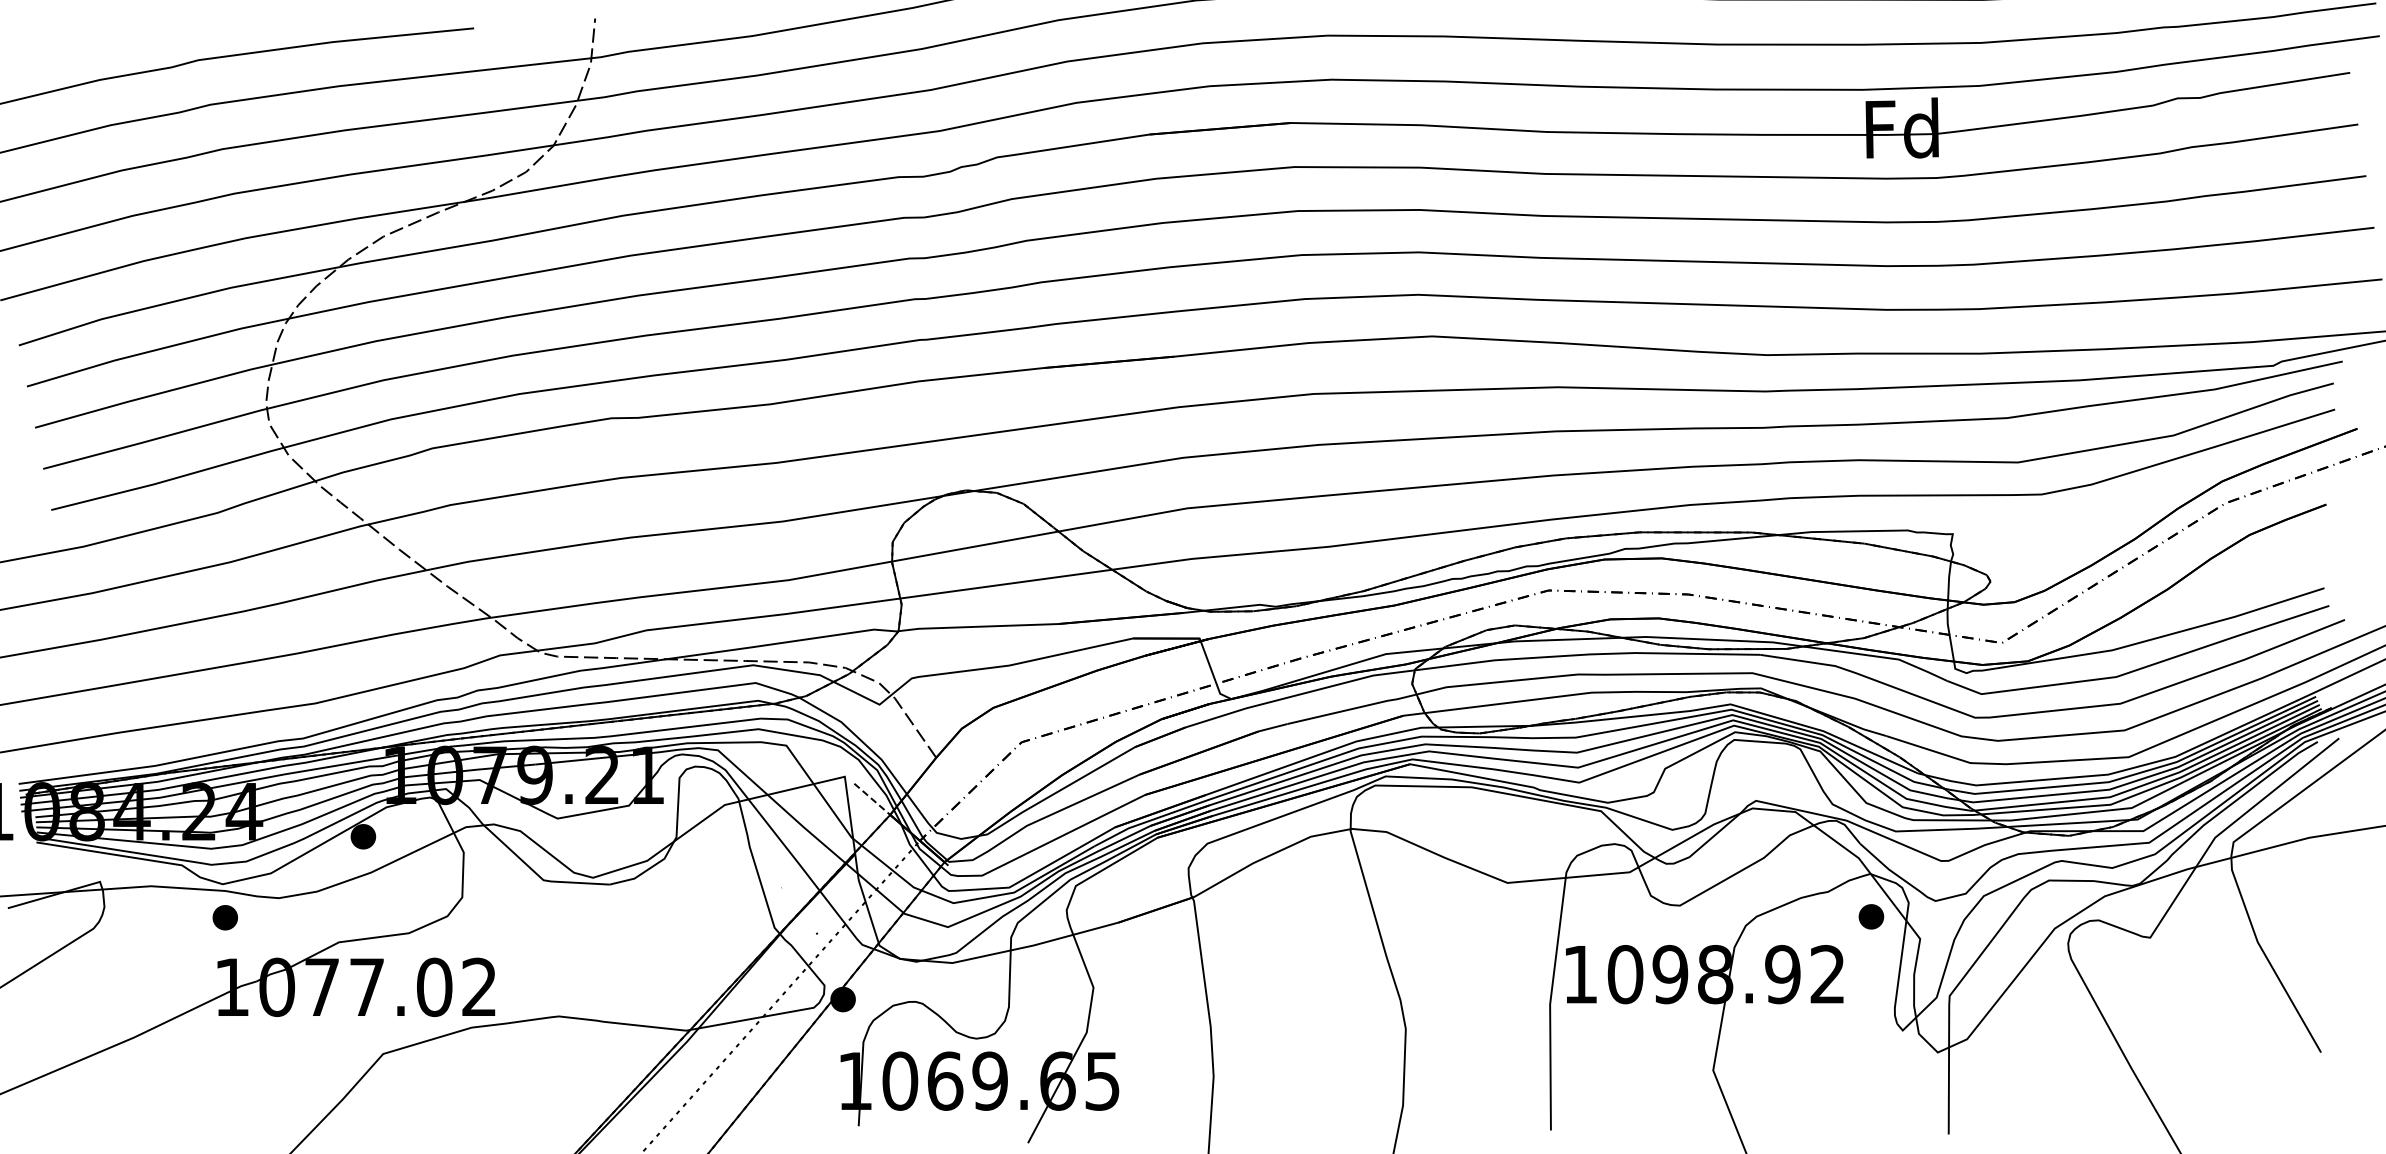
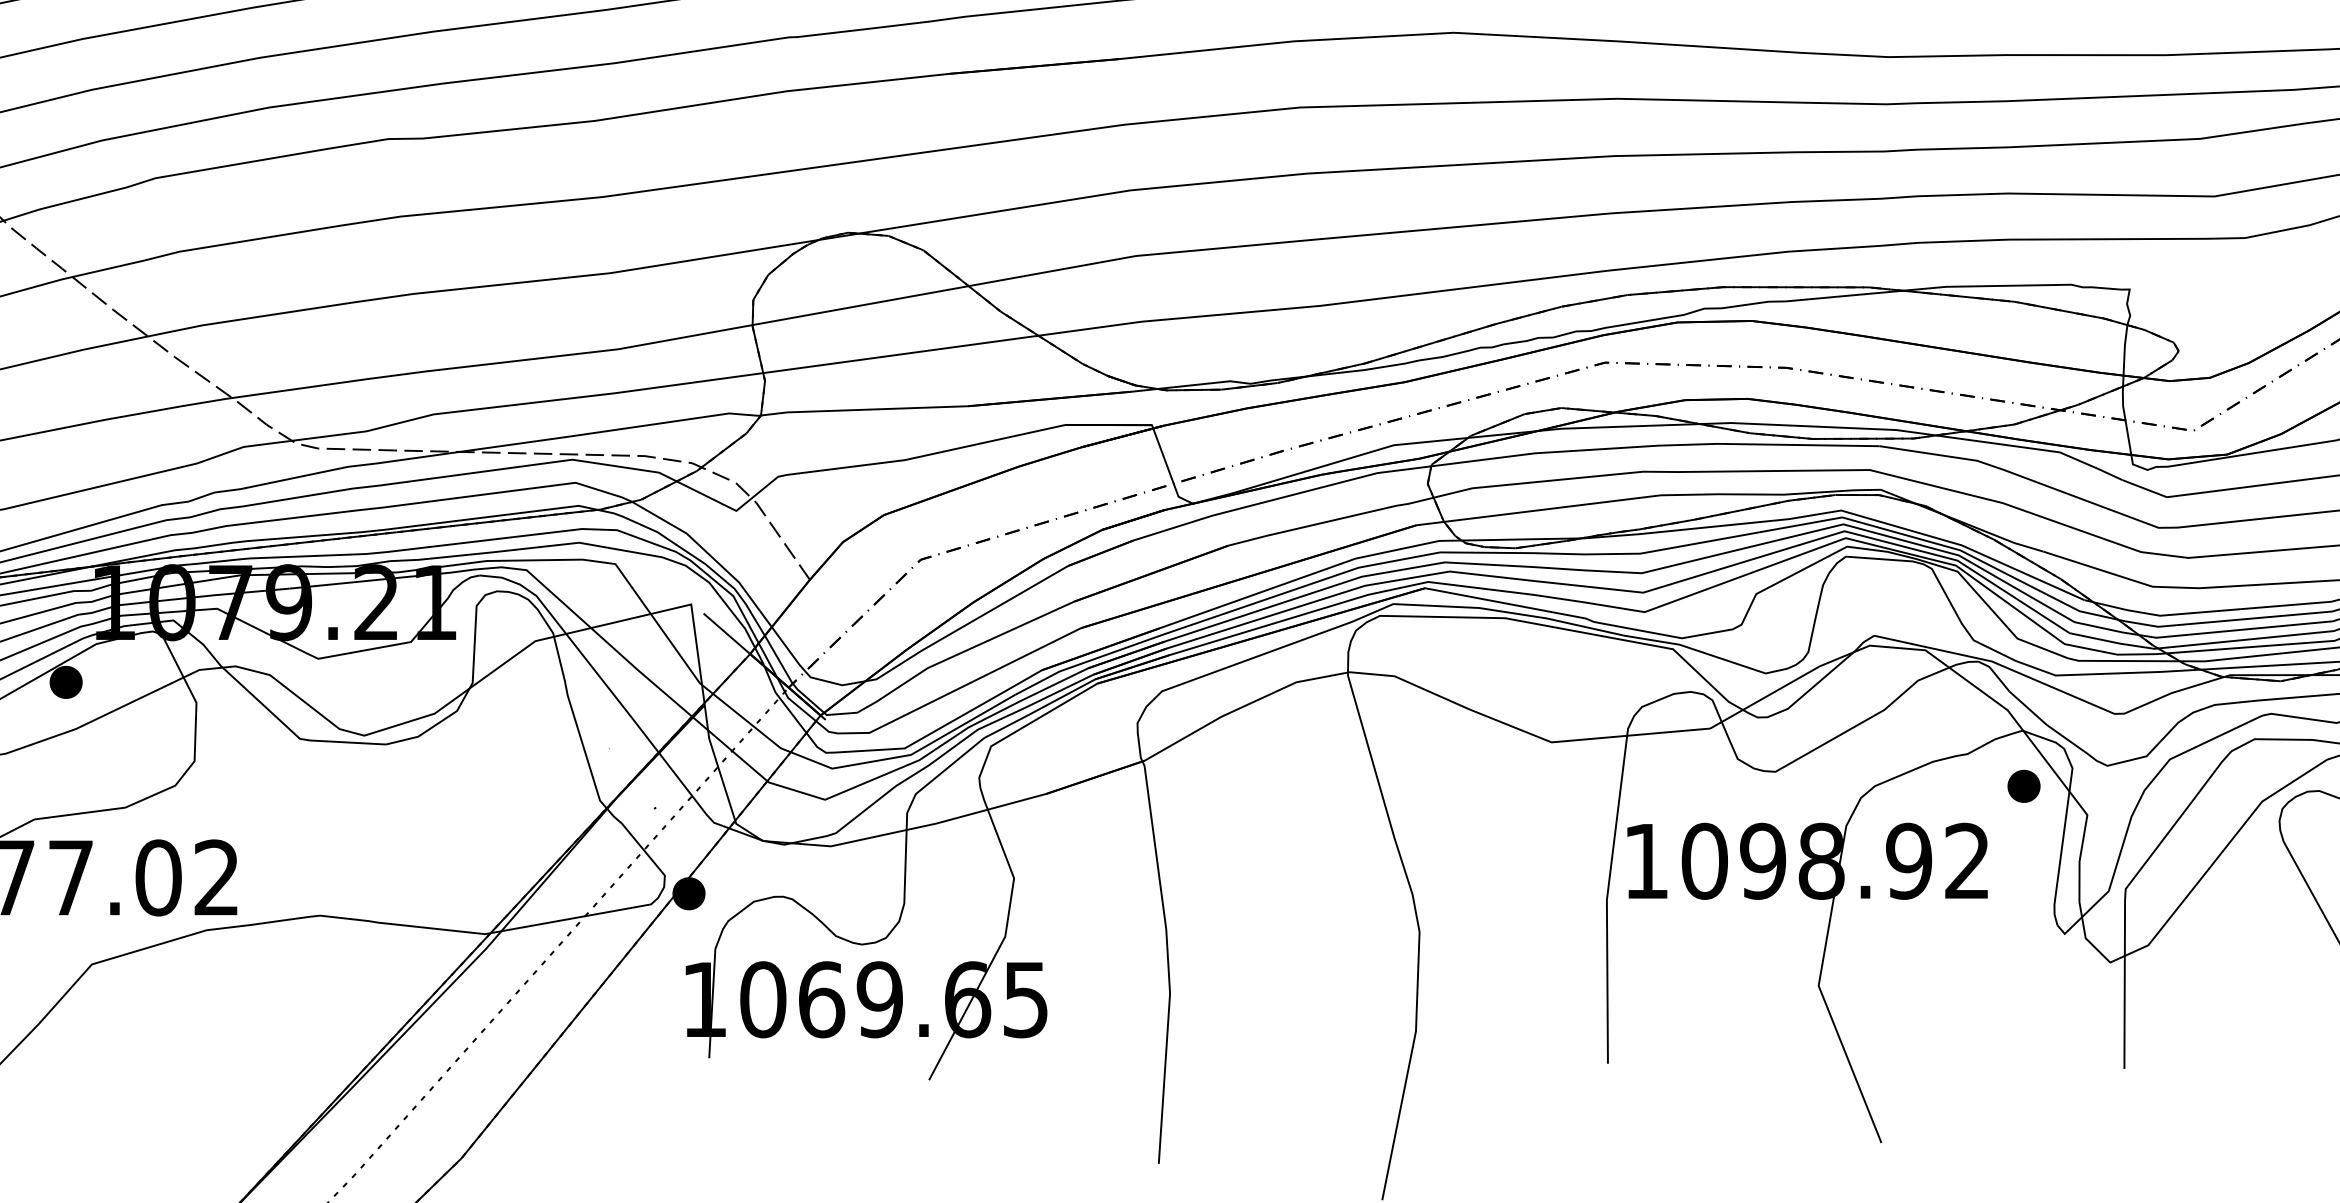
line: (872, 799) -> (727, 634), dashed -> solid

